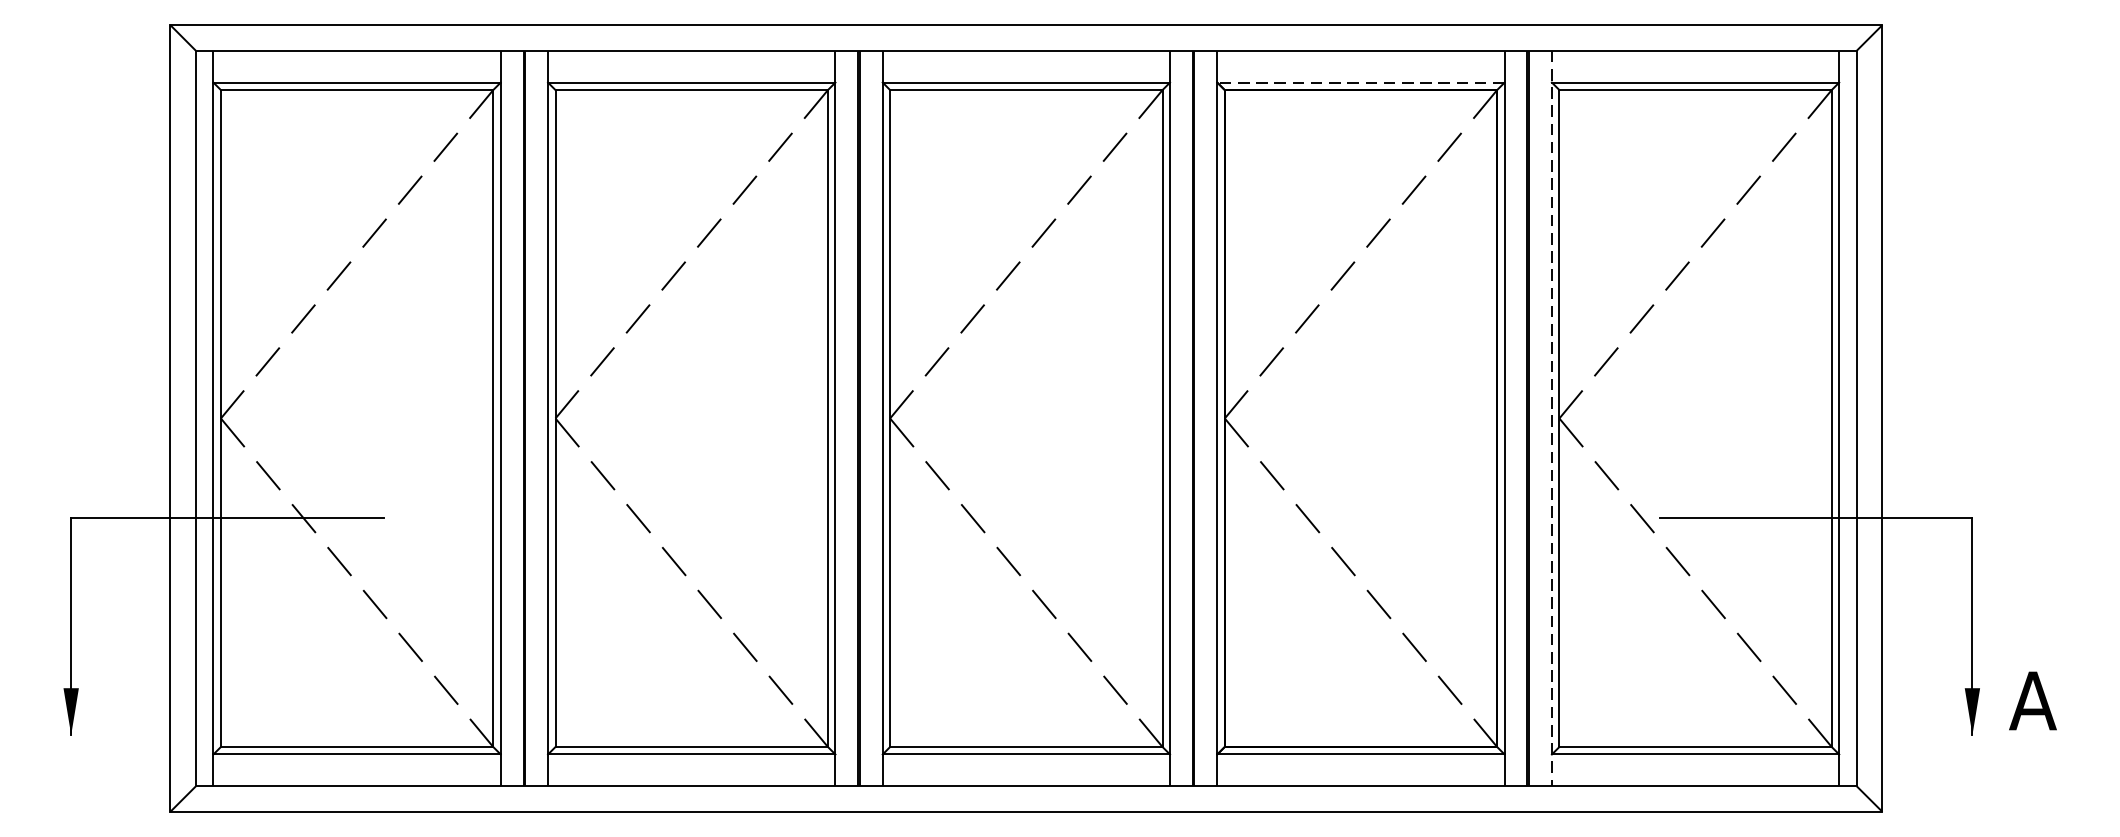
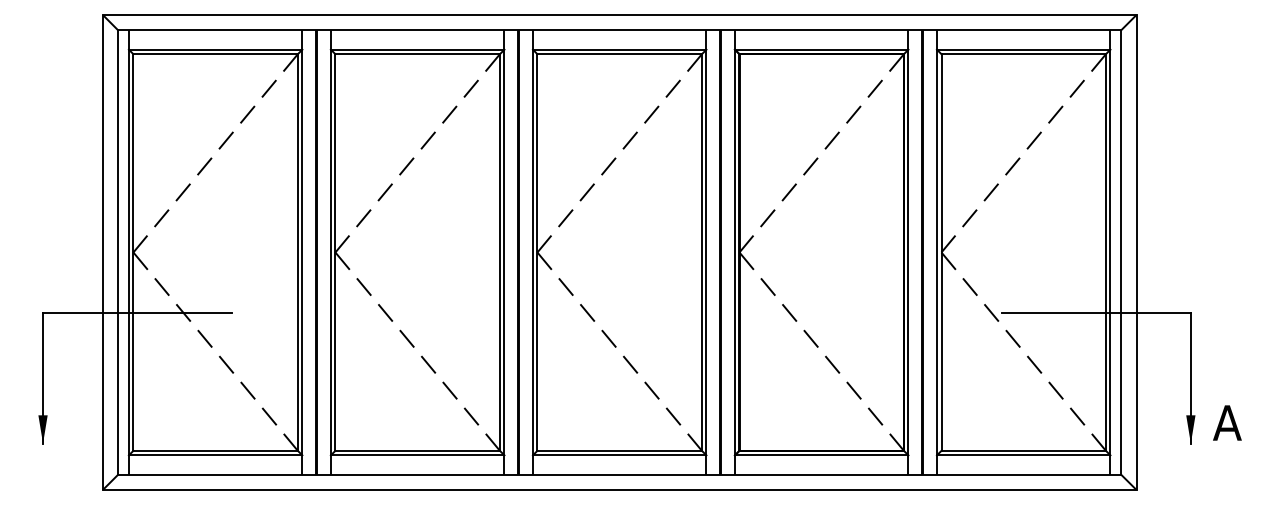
line: (1360, 82) -> (821, 49), dashed -> solid
line: (1551, 420) -> (936, 253), dashed -> solid

